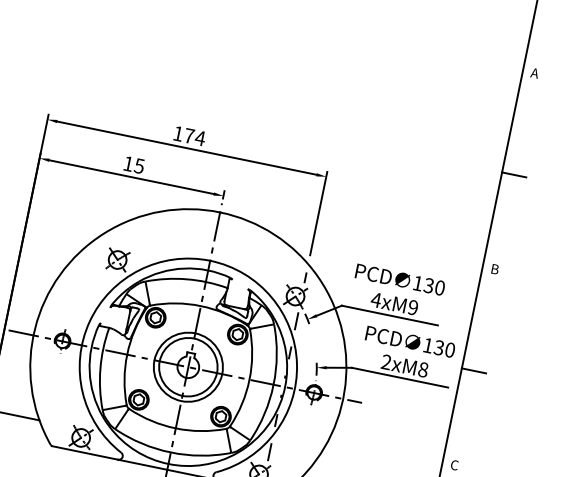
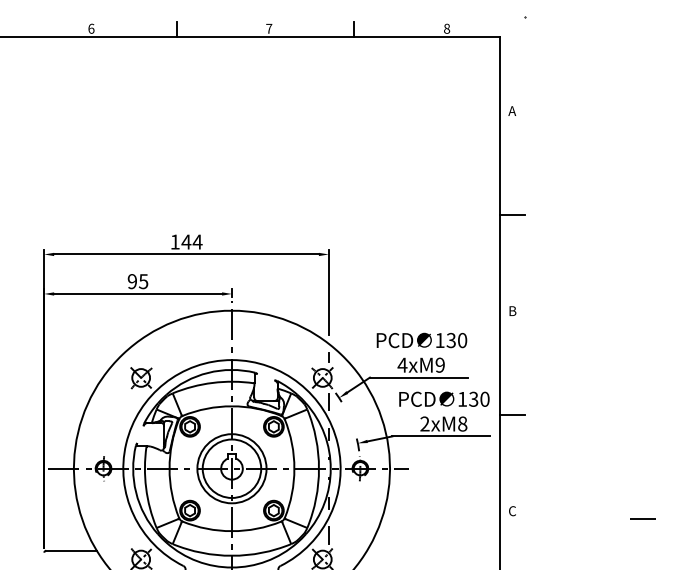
text: (189, 135) -> (186, 241), 174 -> 144
text: (127, 163) -> (131, 281), 15 -> 95

